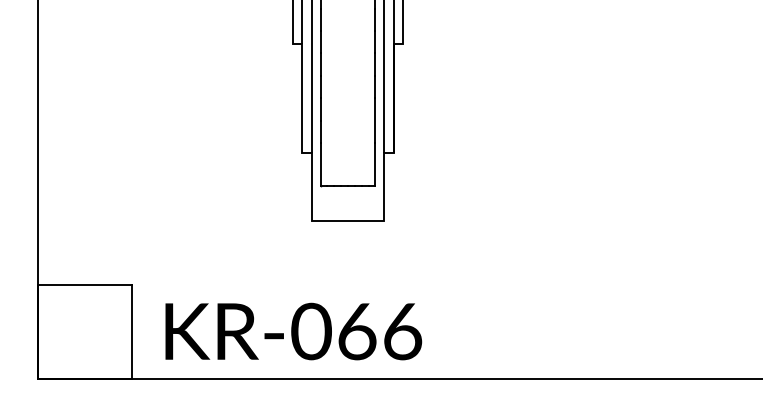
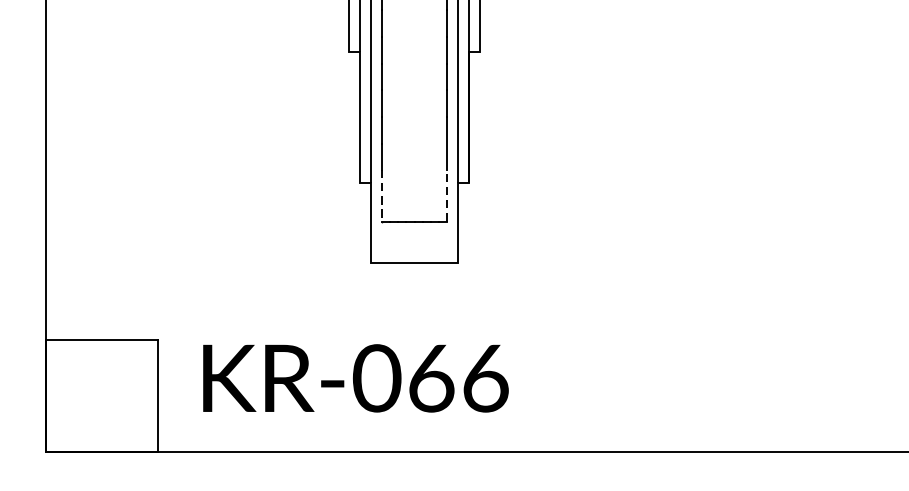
line: (320, 164) -> (381, 196), solid -> dashed
line: (375, 164) -> (447, 196), solid -> dashed
text: (293, 331) -> (355, 378), moved

